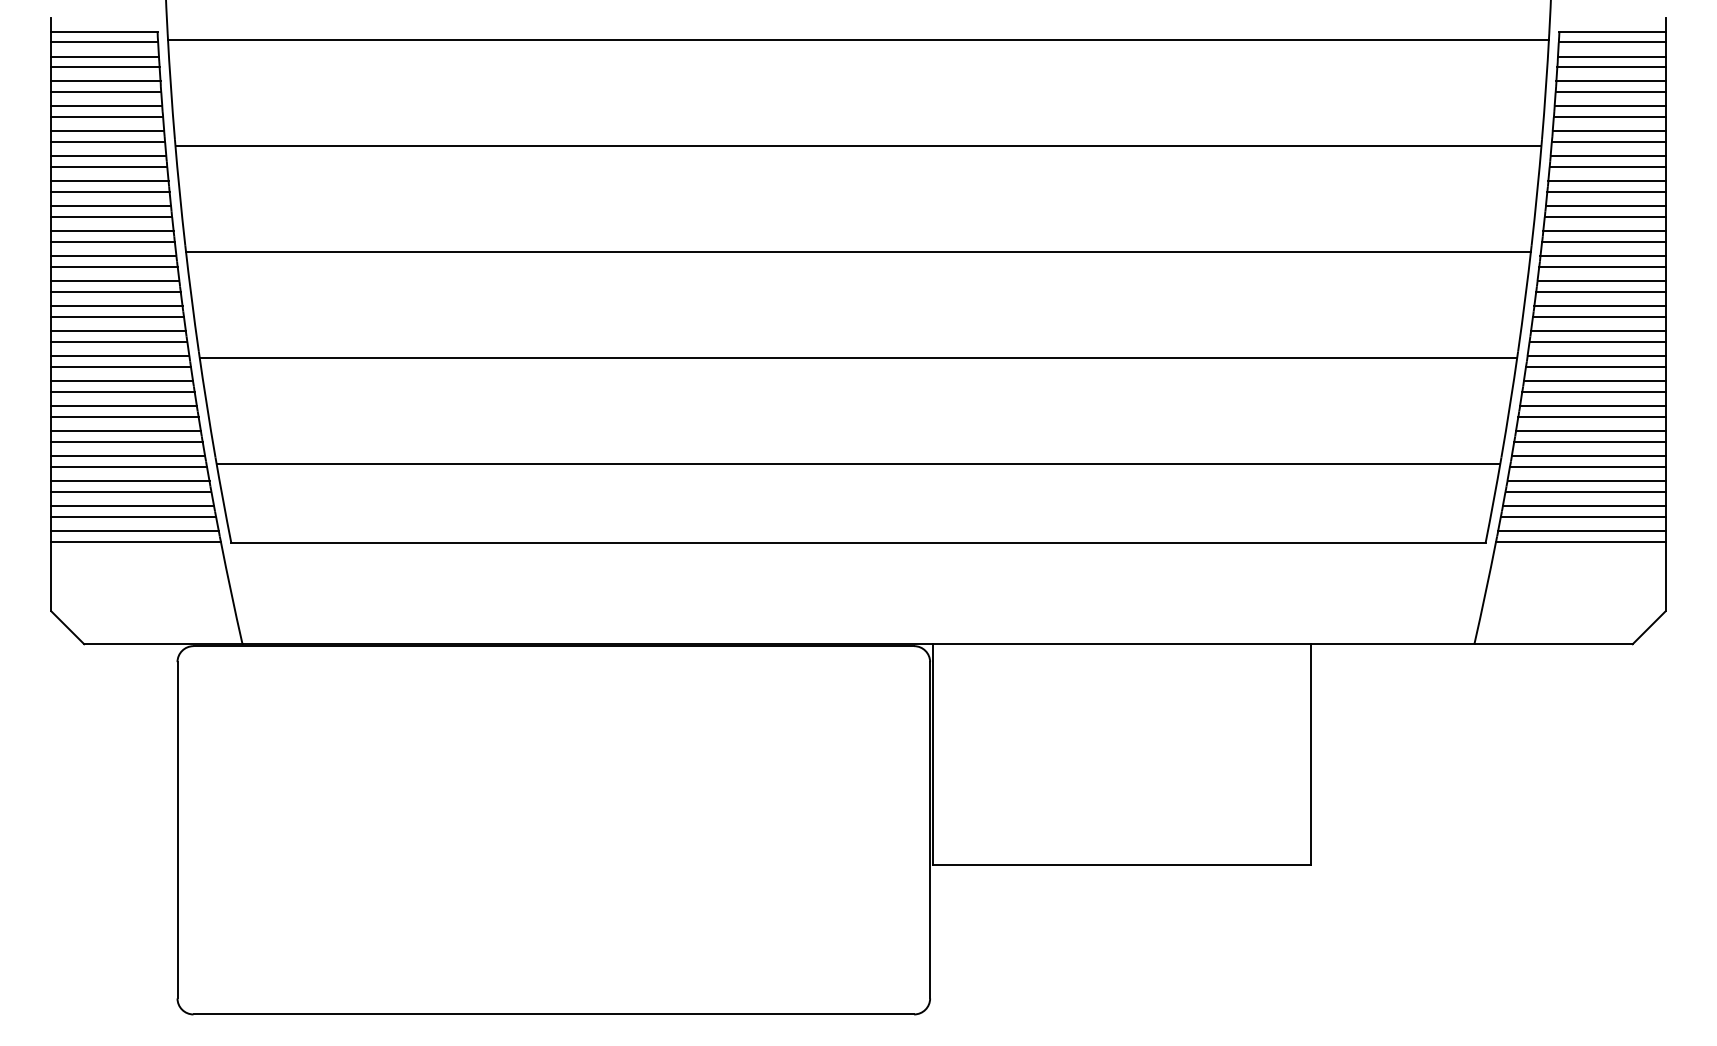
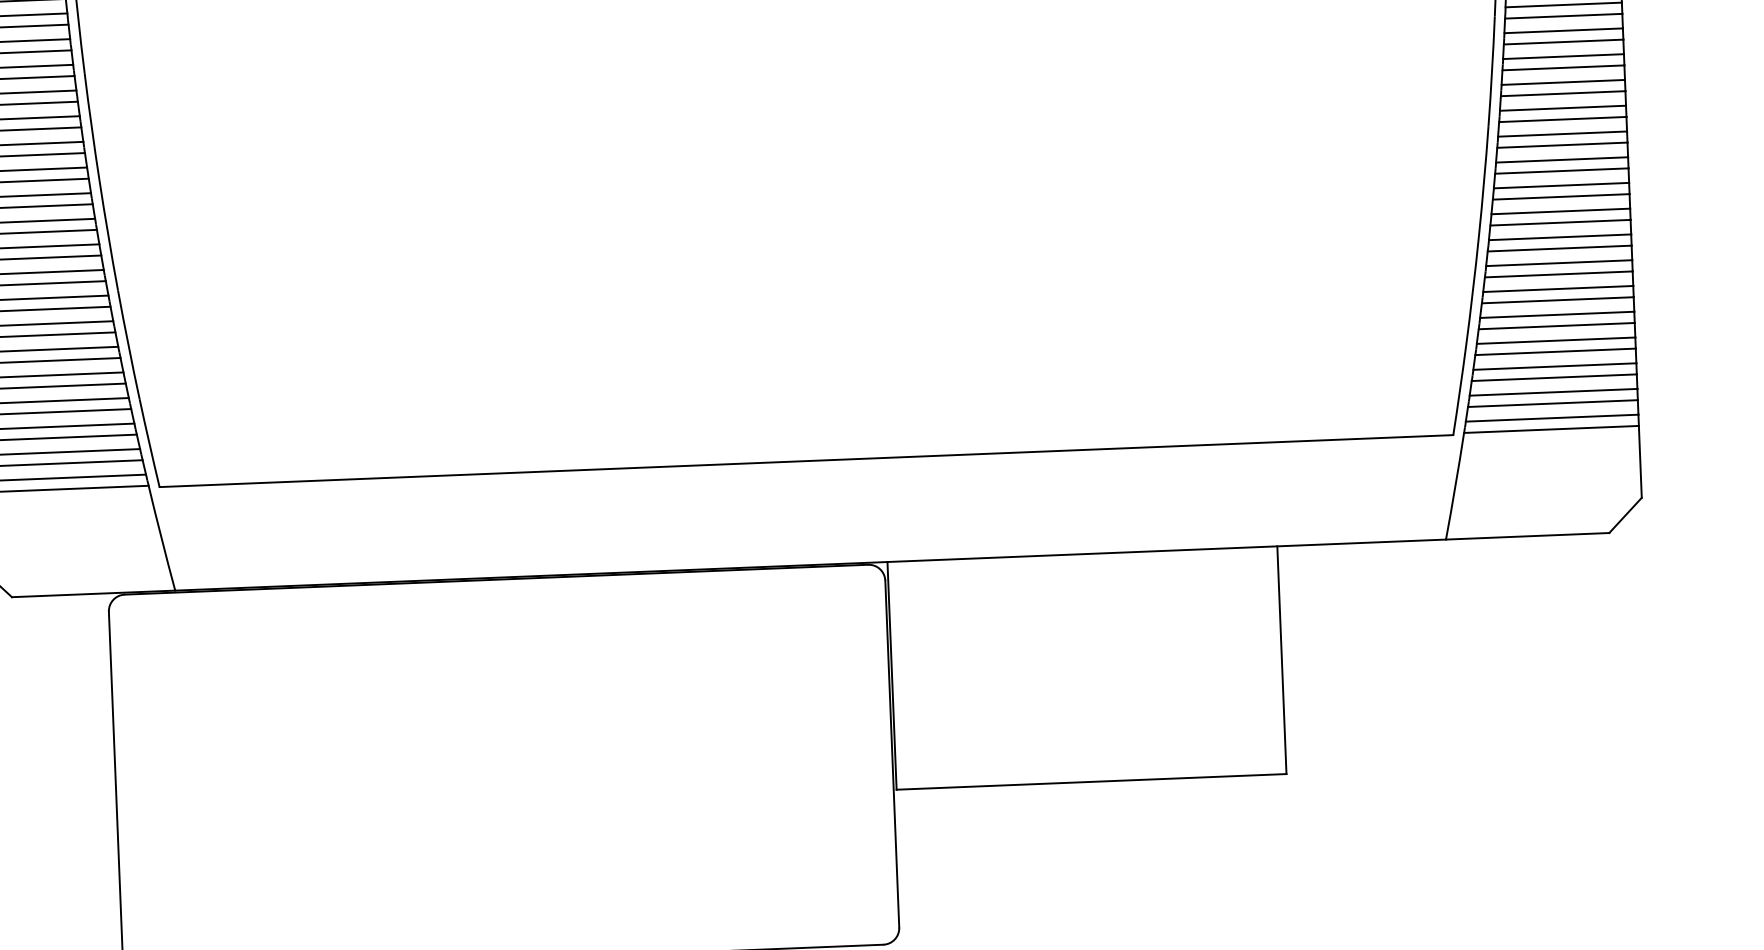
line: (858, 146) -> (790, 51), removed
line: (858, 252) -> (794, 161), removed
line: (858, 358) -> (798, 270), removed
line: (858, 463) -> (803, 378), removed

